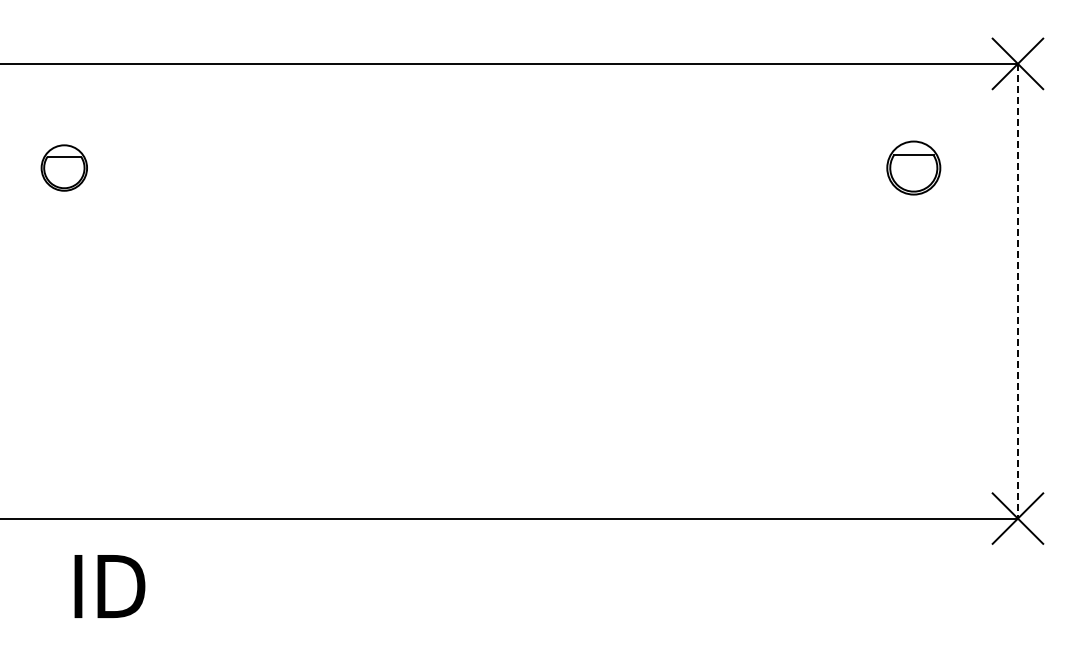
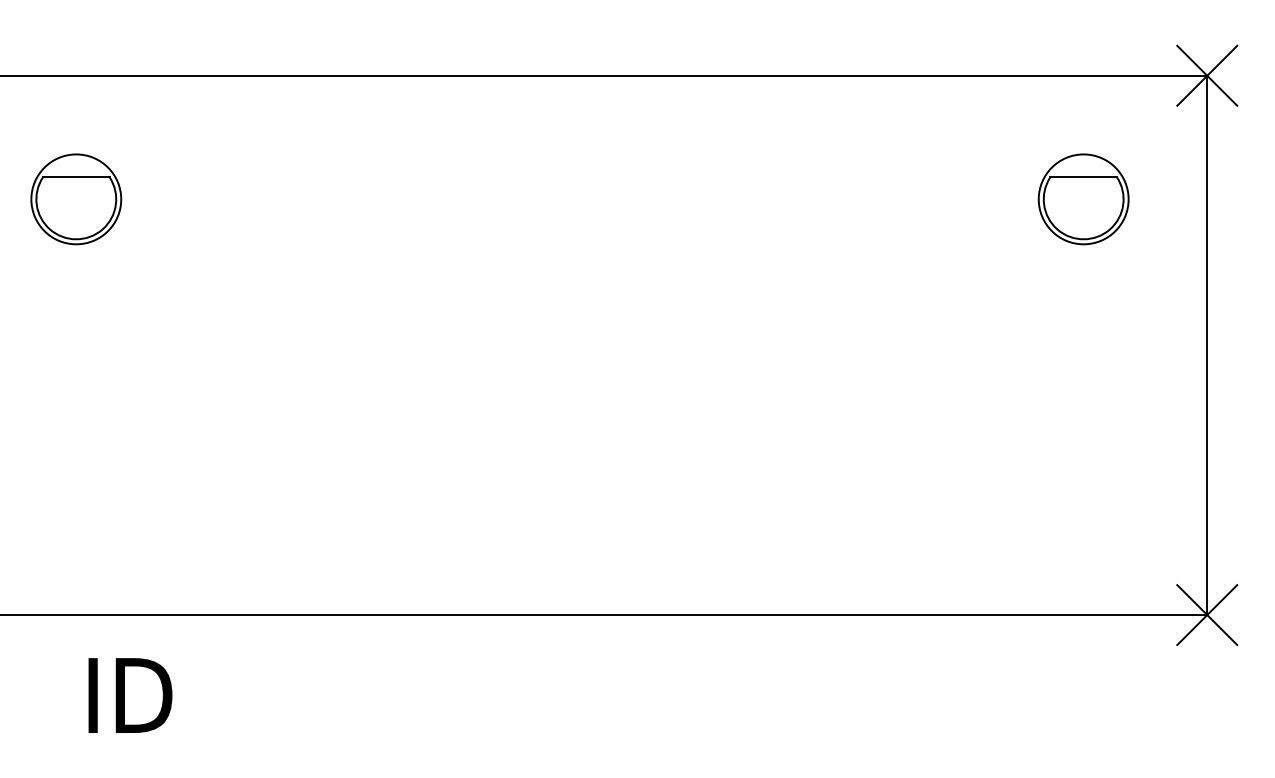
part: (64, 167) -> (76, 198), size x1.67
part: (913, 167) -> (1083, 198), size x1.43
line: (1017, 291) -> (1206, 345), dashed -> solid

